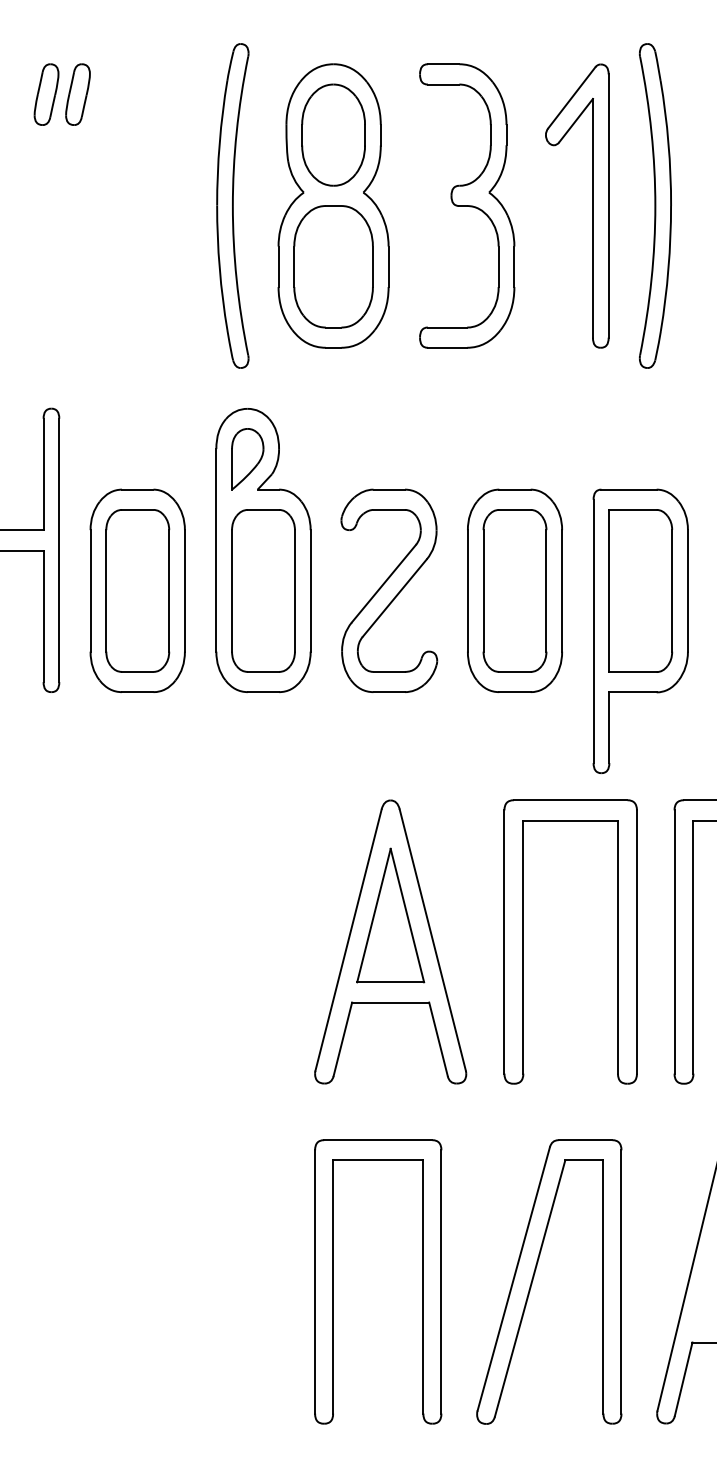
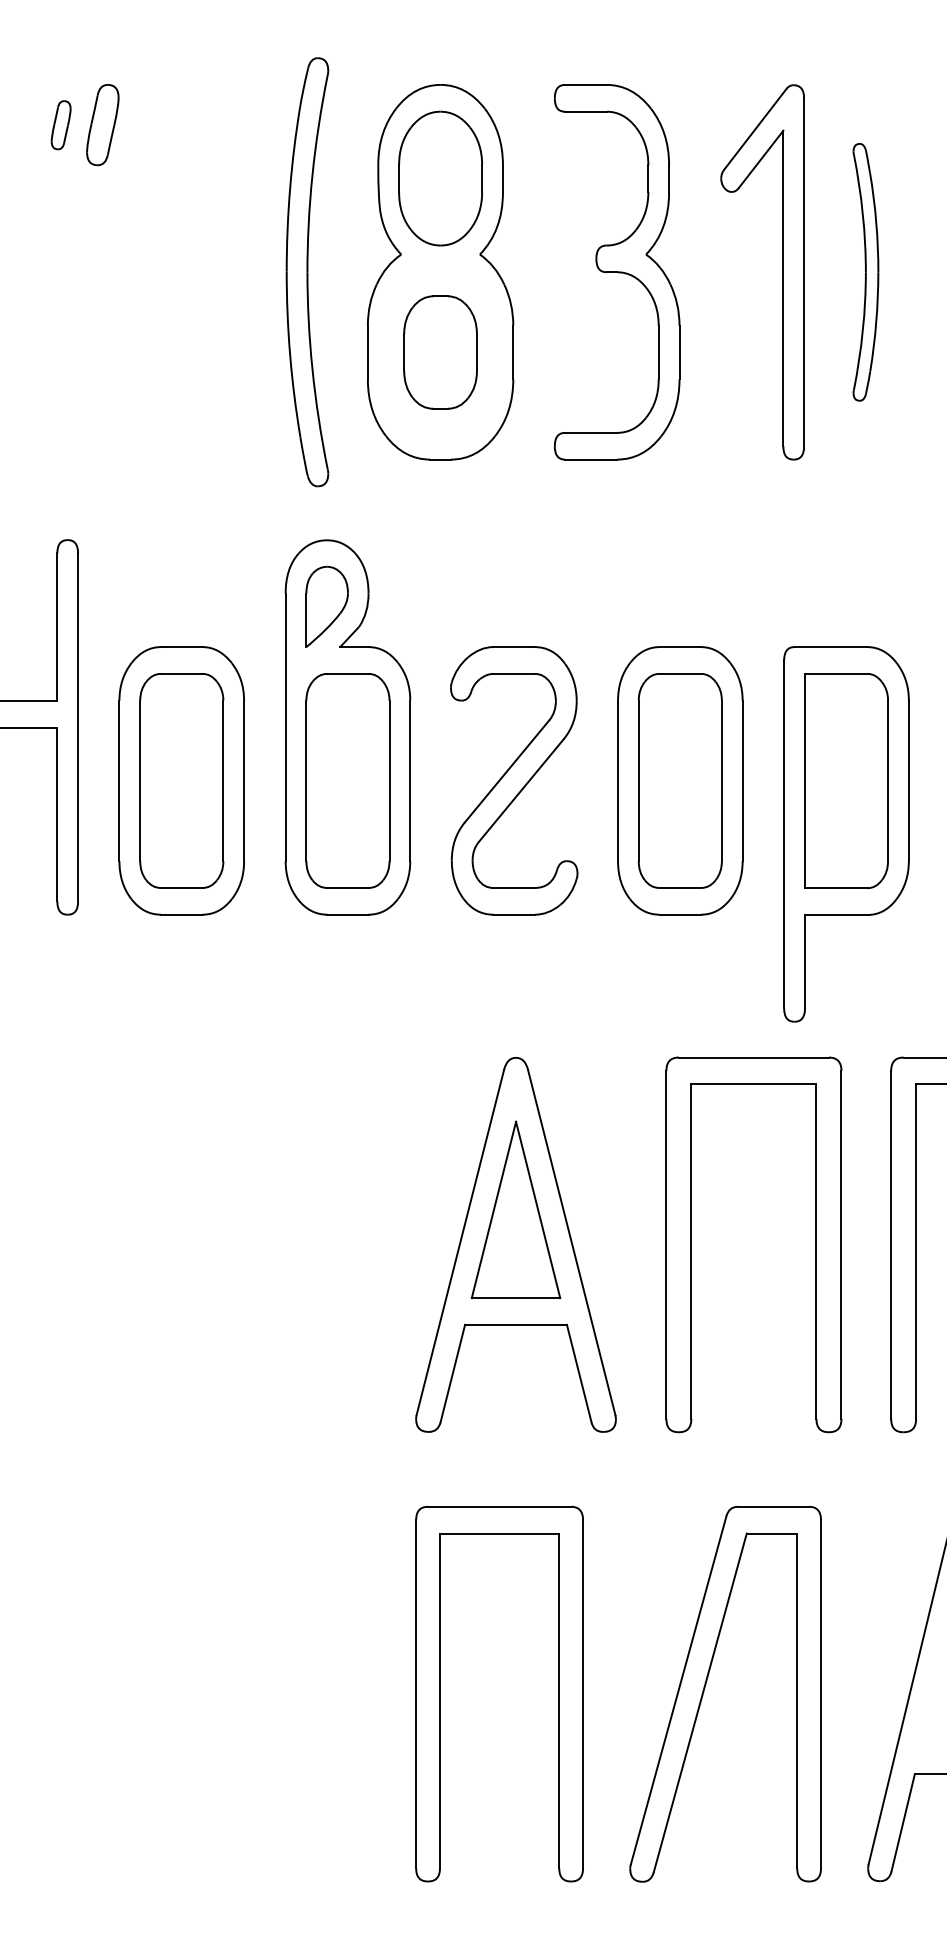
part: (45, 94) -> (60, 125), size x0.6
part: (655, 206) -> (865, 272), size x0.6
part: (333, 266) -> (440, 352), size x0.7

